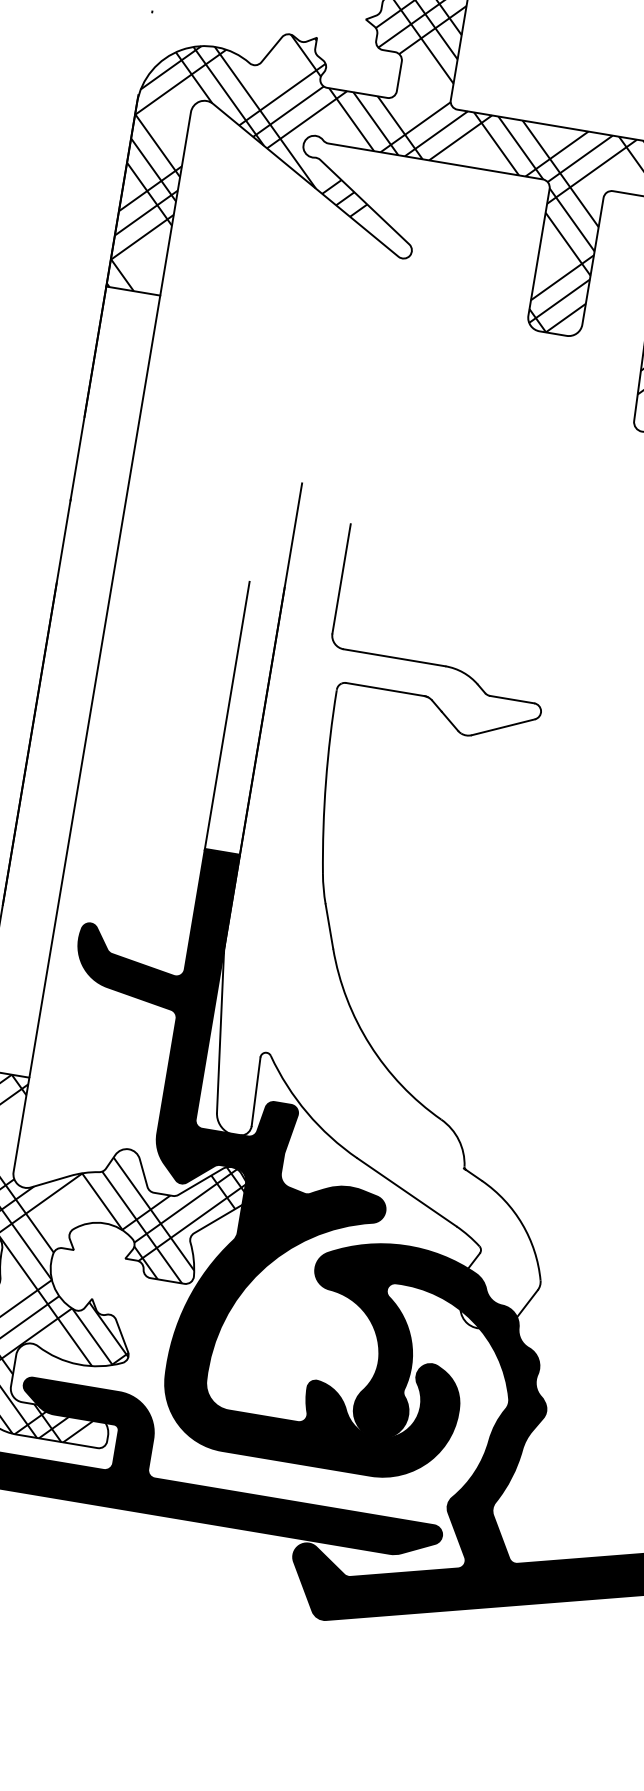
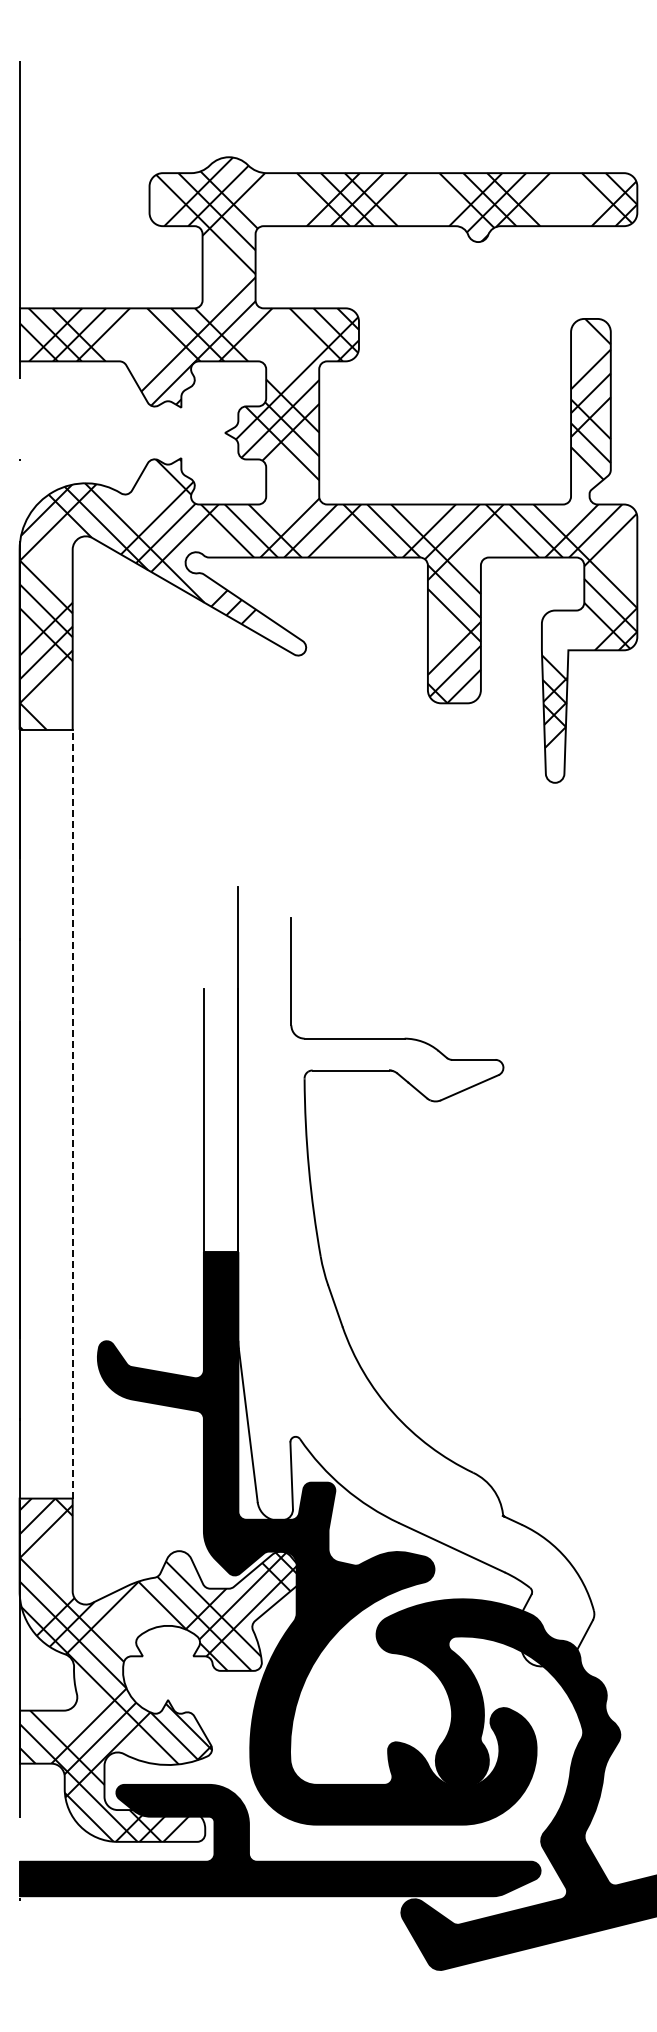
line: (94, 685) -> (72, 1113), solid -> dashed

